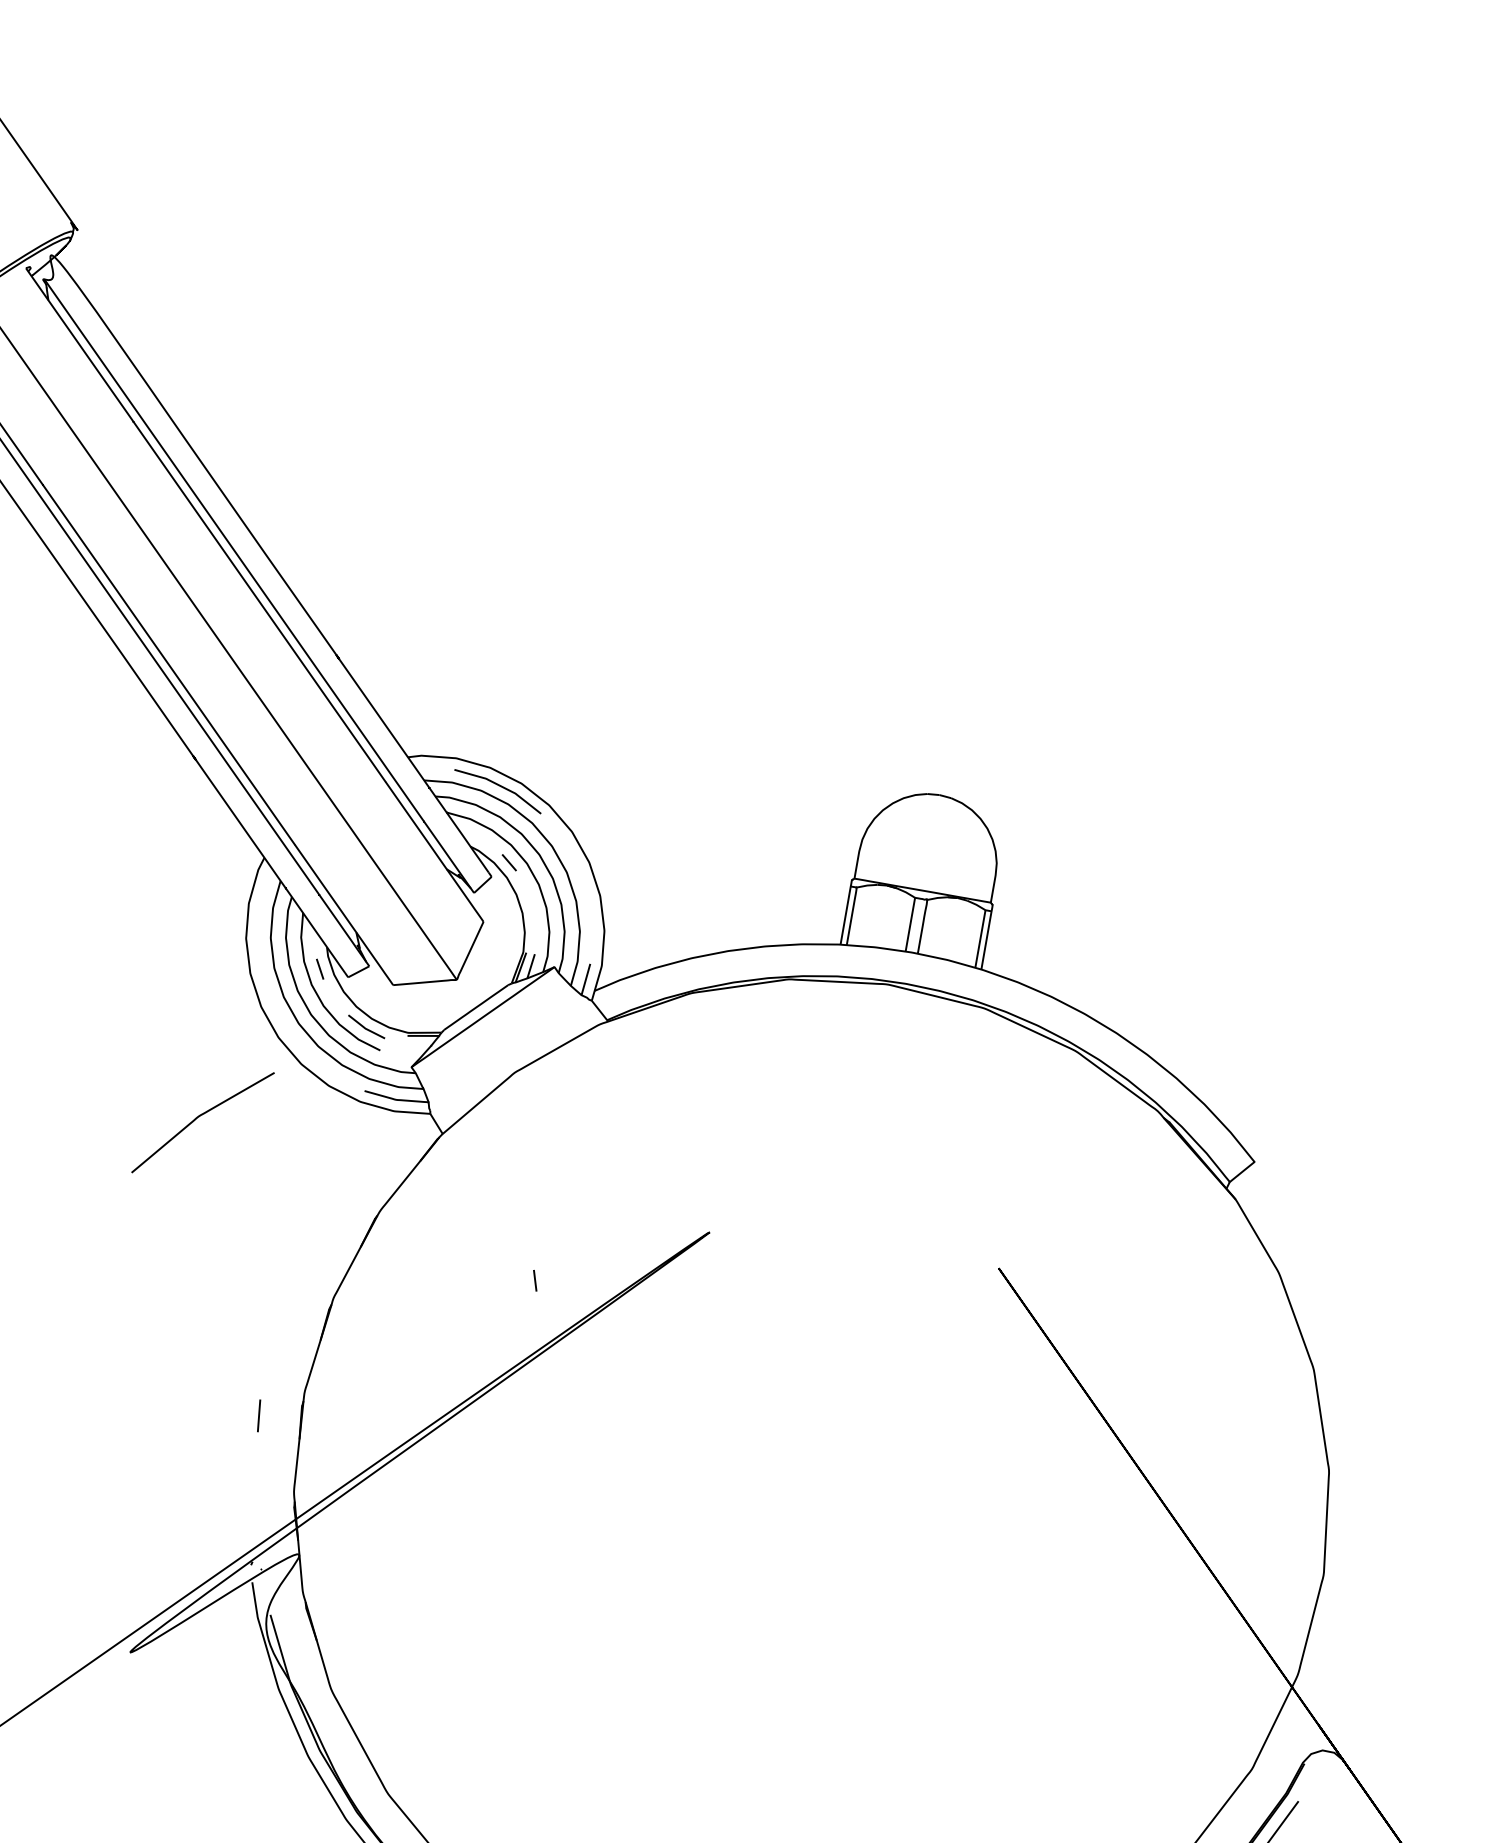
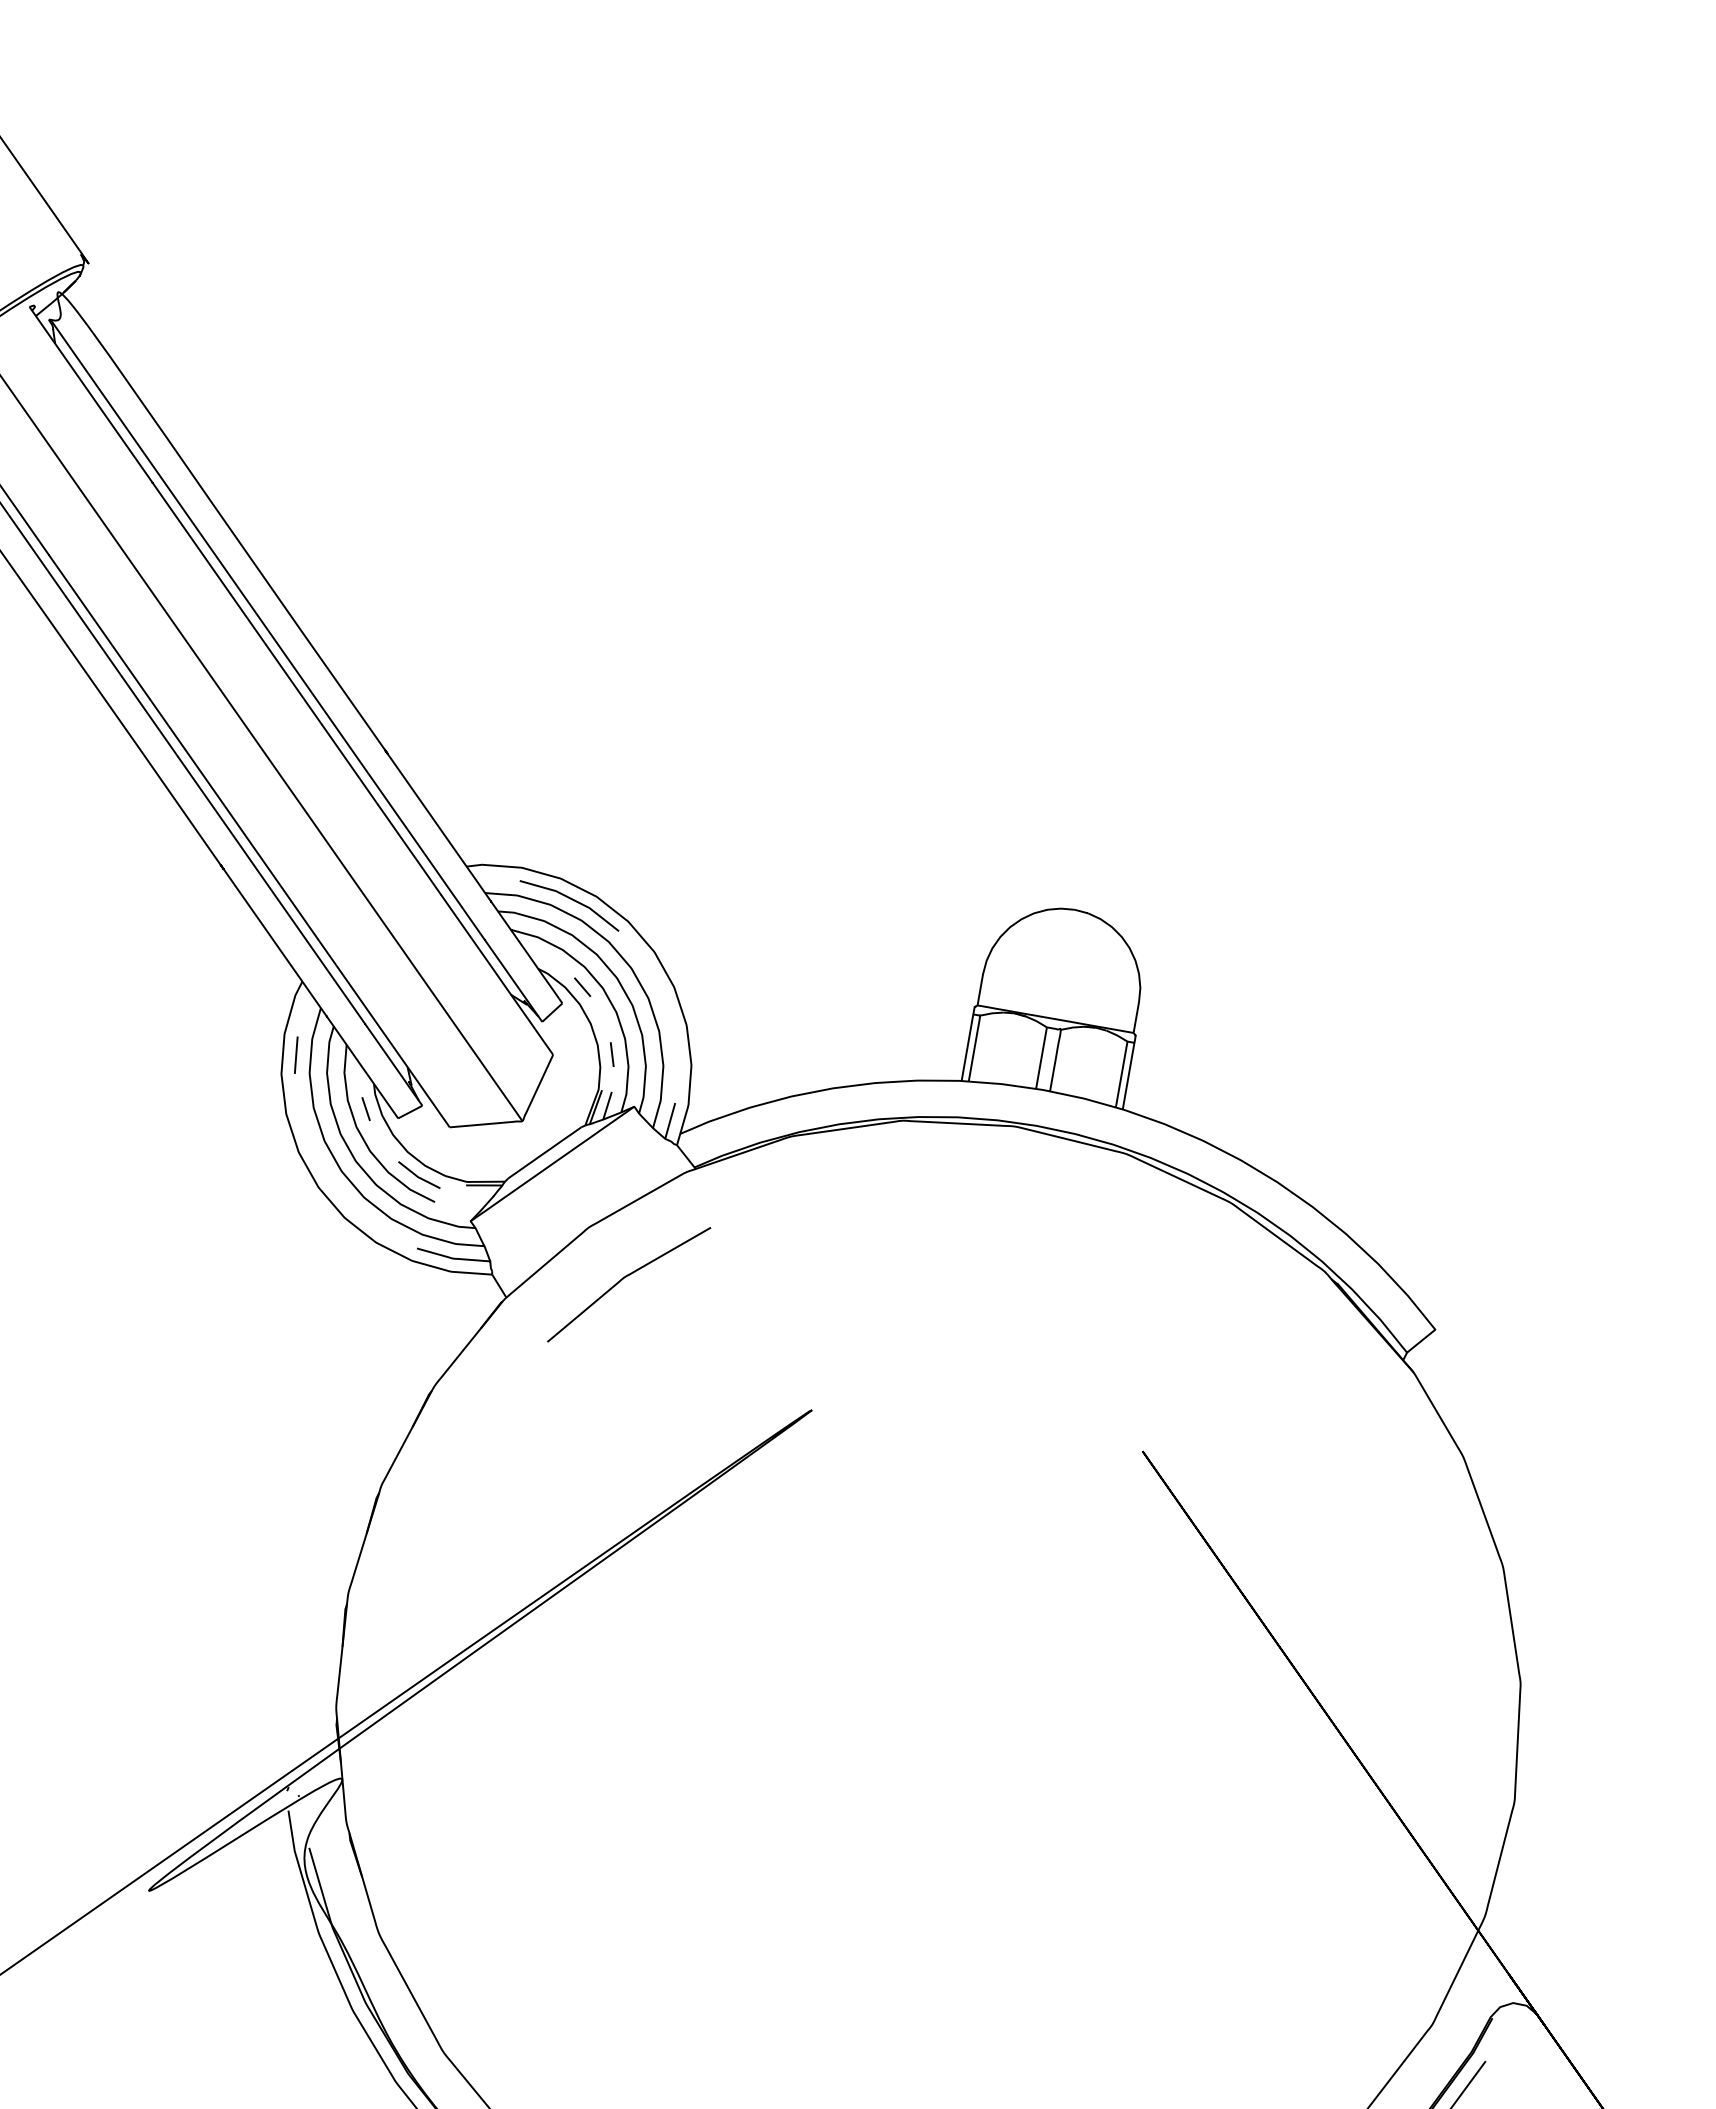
curve: (200, 1116) -> (626, 1277), moved
line: (535, 1280) -> (612, 1054), moved
line: (259, 1415) -> (296, 1054), moved

